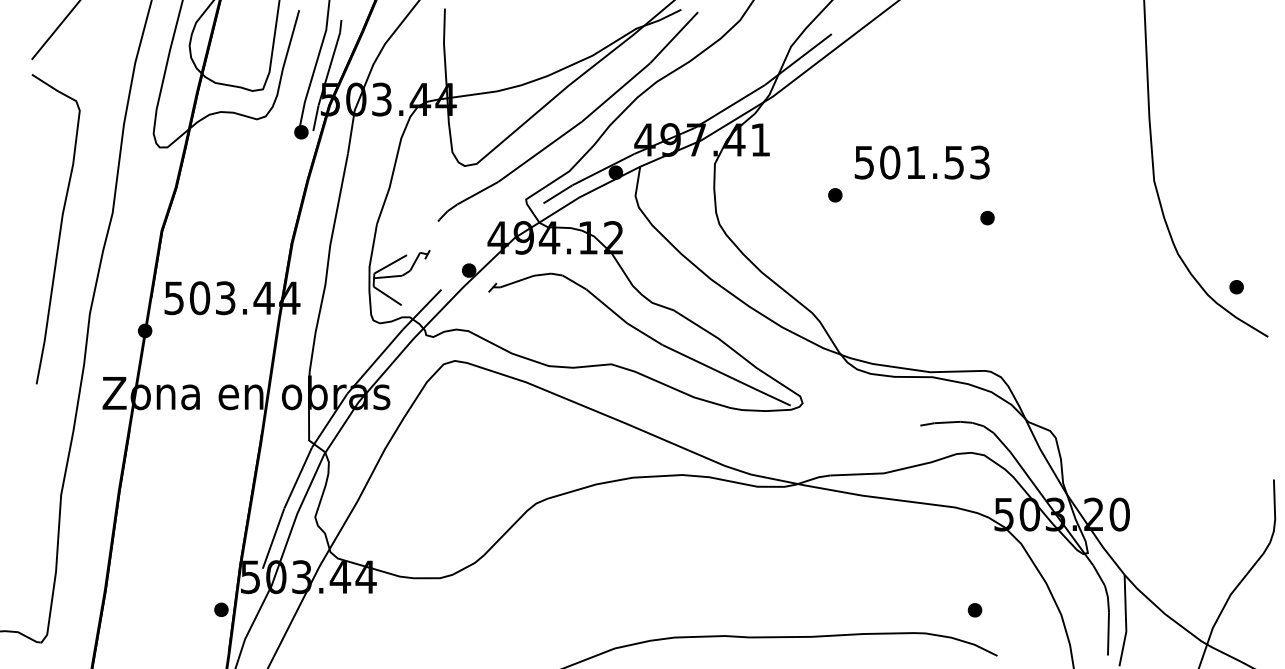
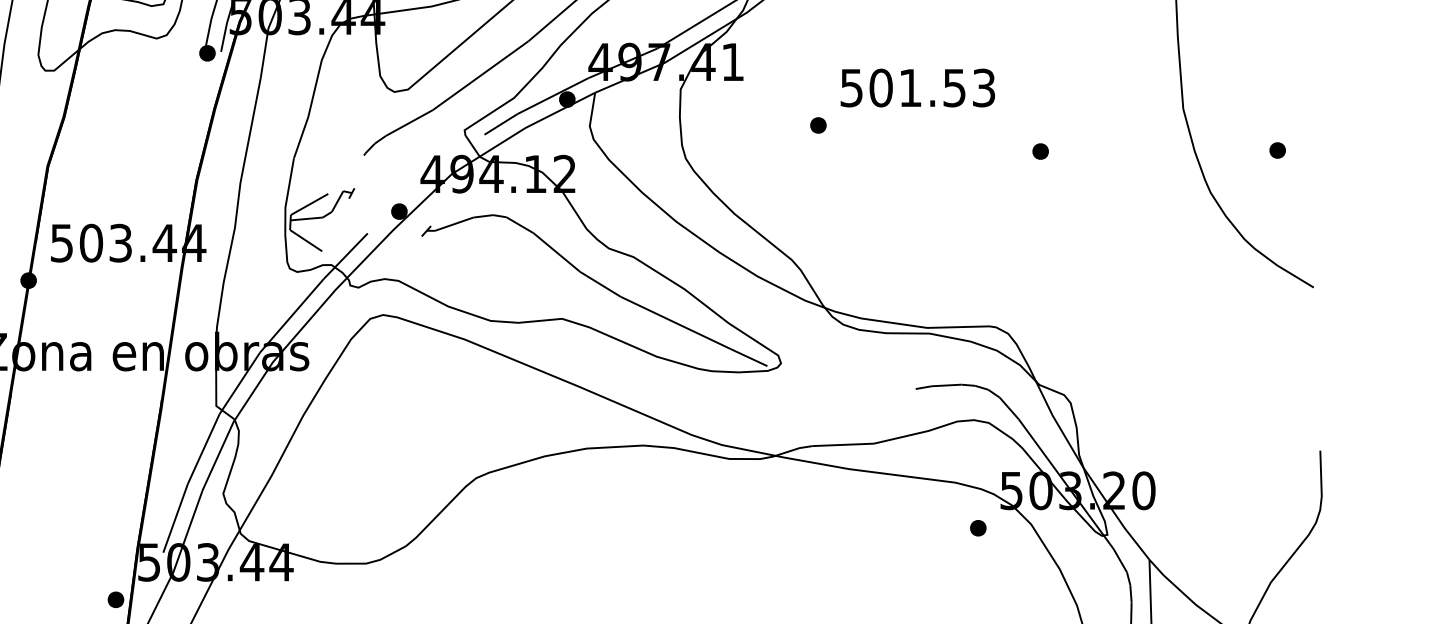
part: (987, 218) -> (1040, 152), moved
part: (1236, 287) -> (1277, 150), moved
part: (974, 610) -> (977, 528), moved

